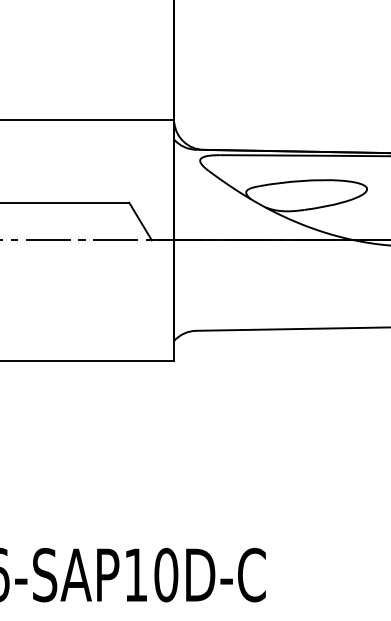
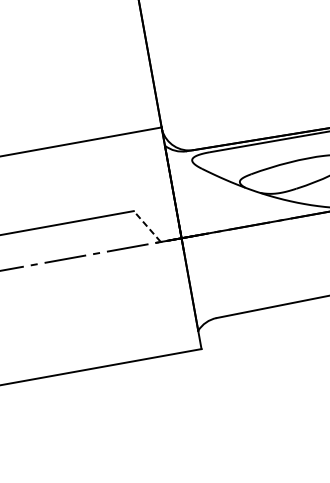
line: (140, 221) -> (147, 226), solid -> dashed

